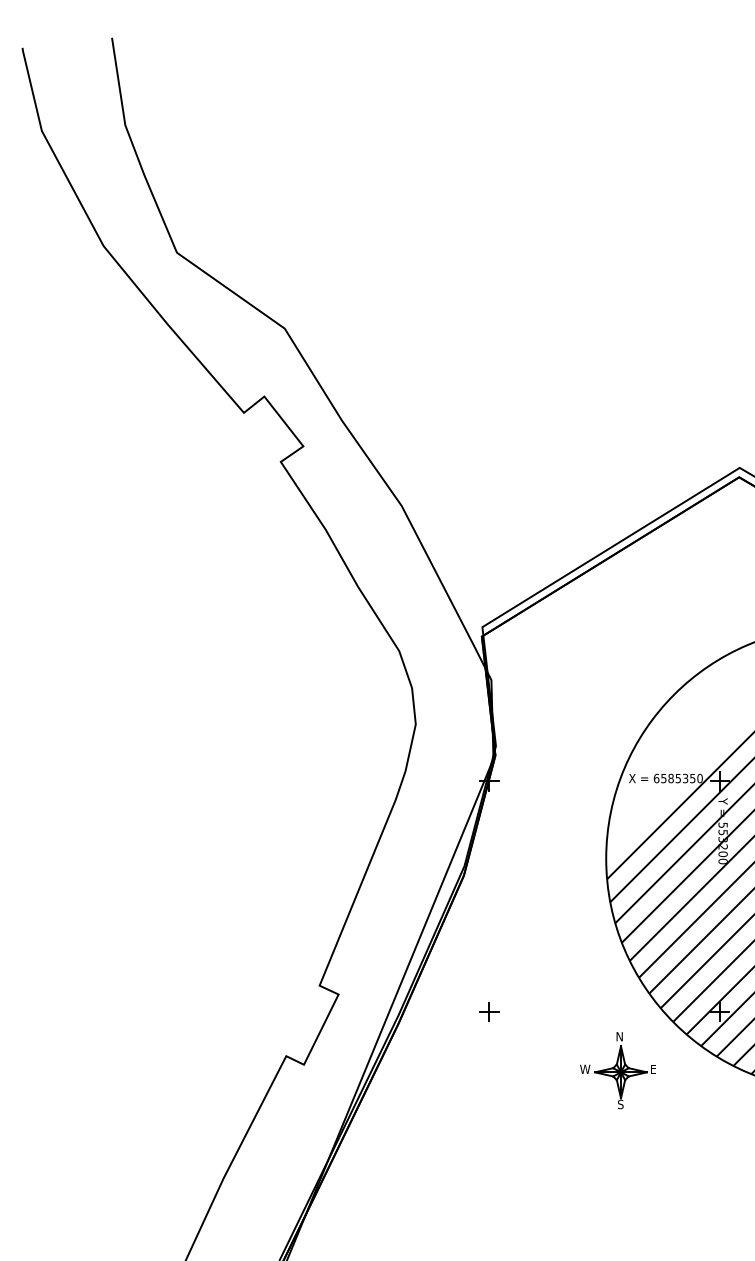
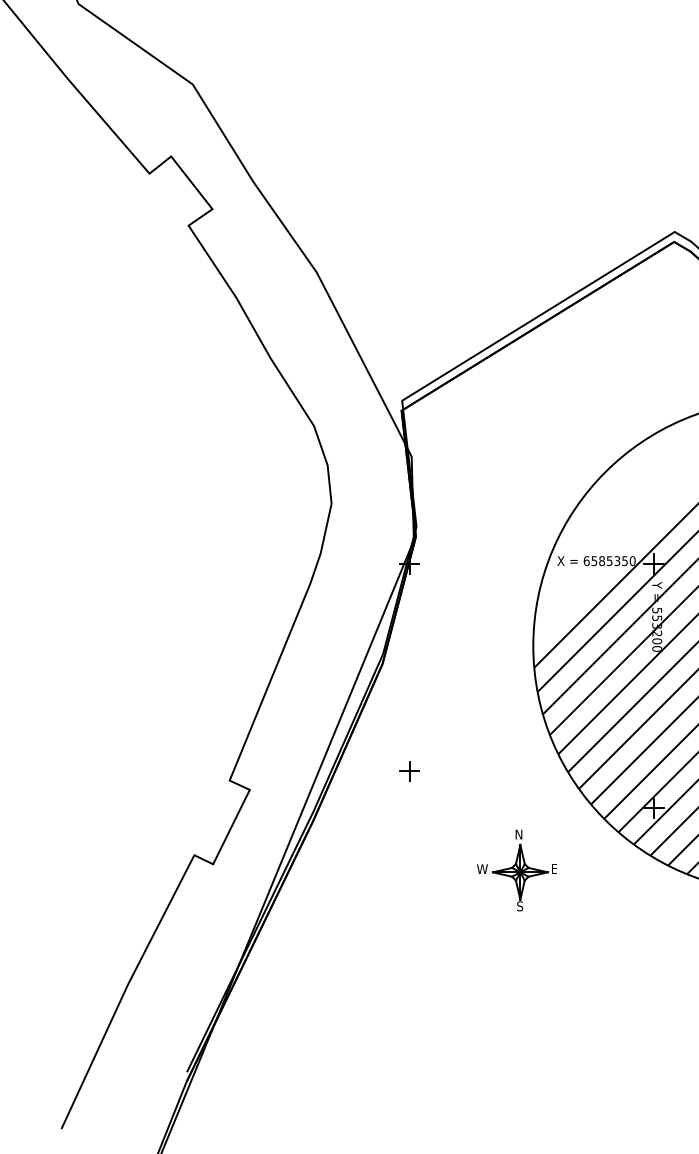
part: (489, 1011) -> (409, 770), moved
part: (617, 1070) -> (516, 870), moved

